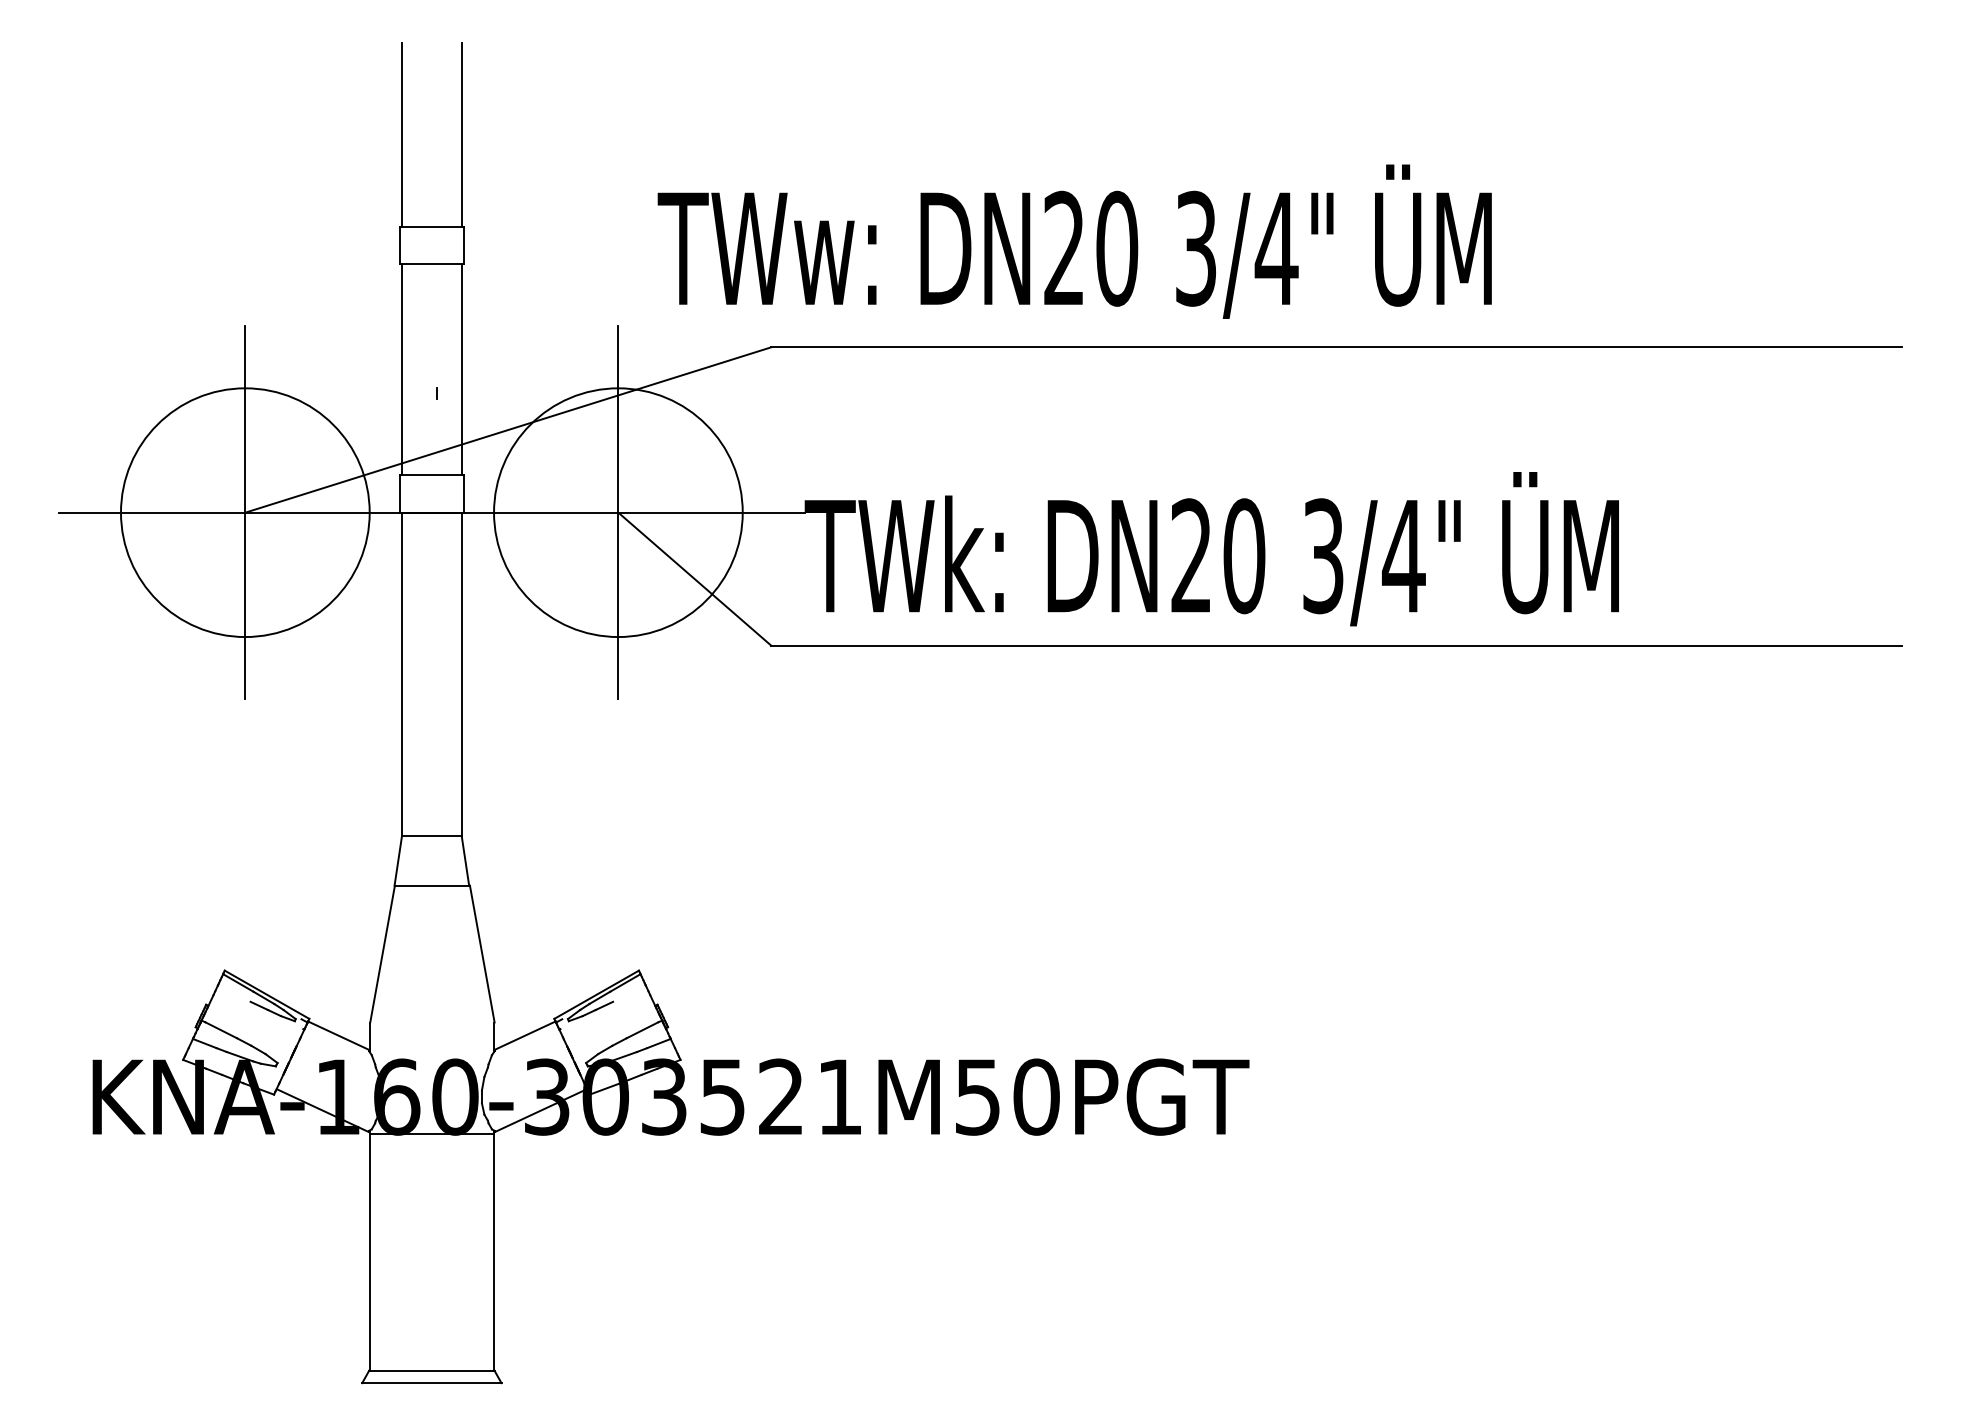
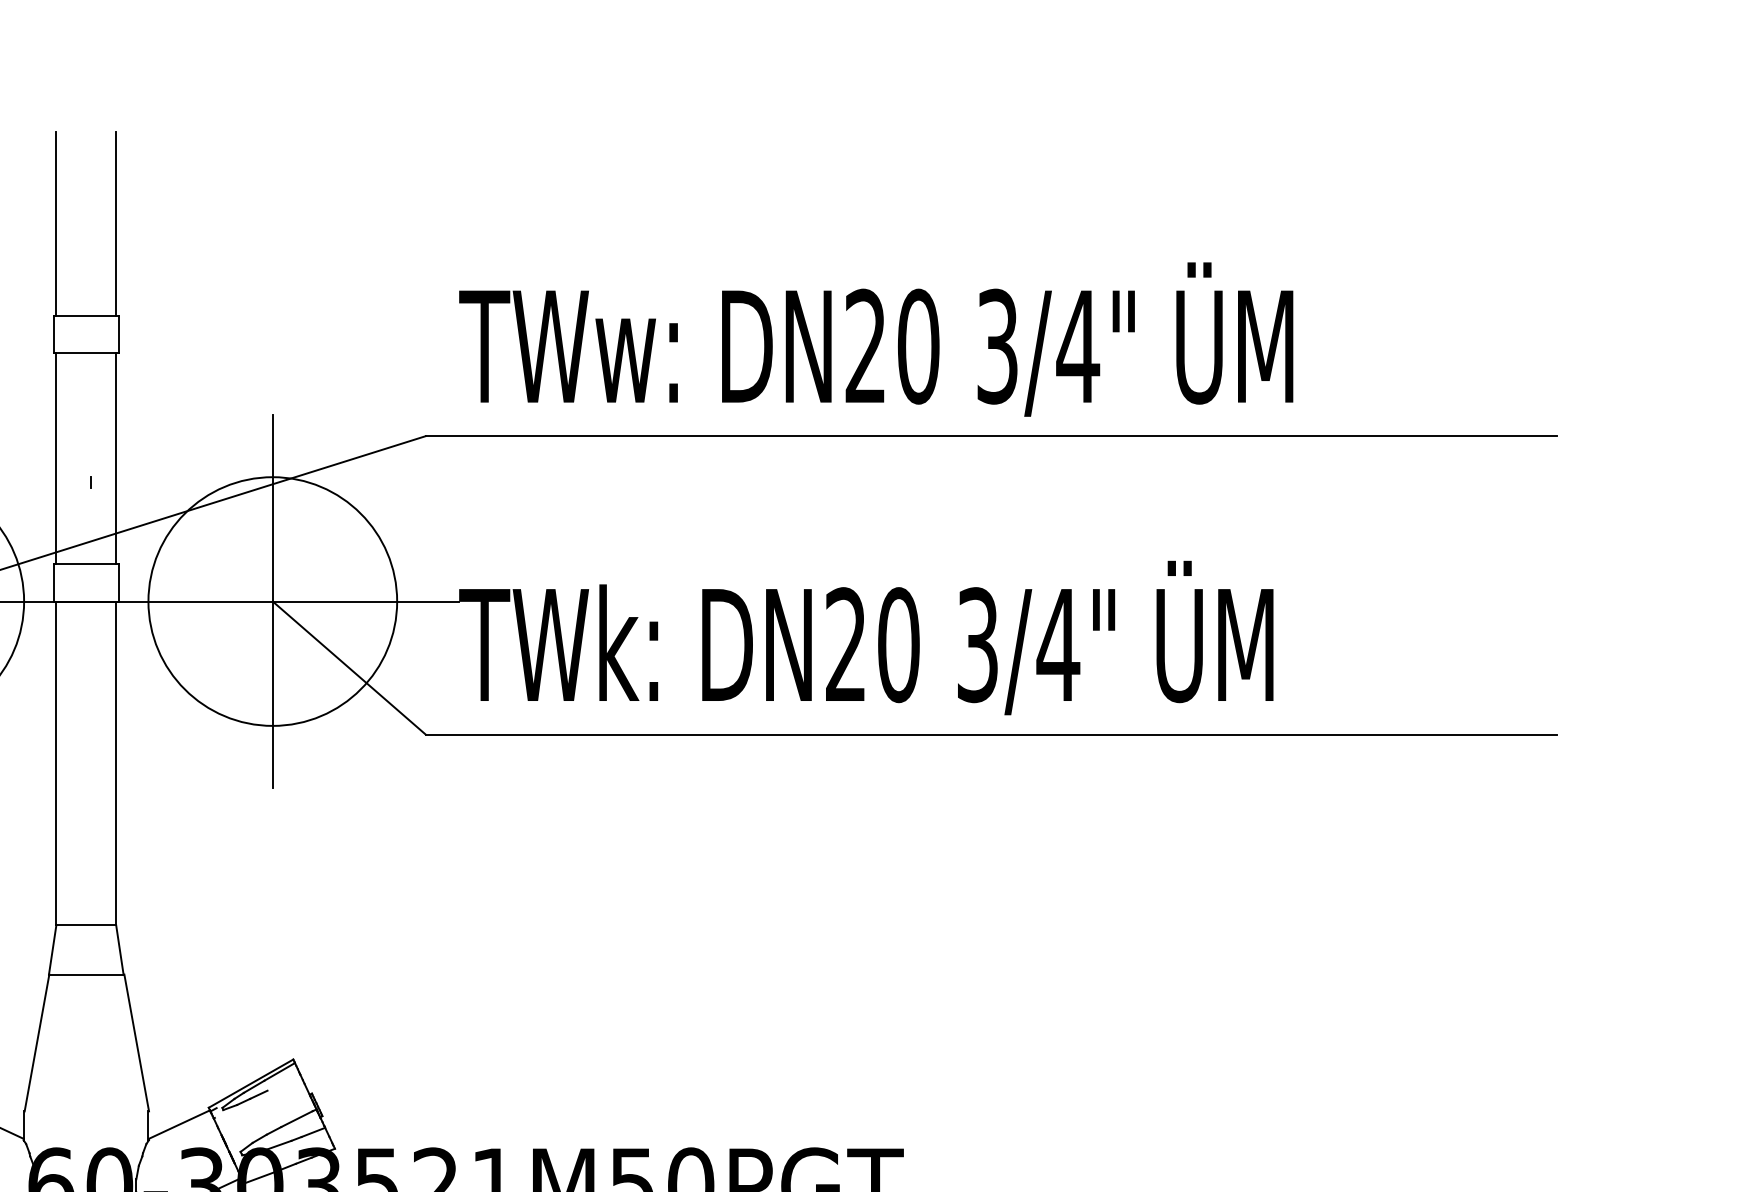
text: (1074, 241) -> (875, 339), moved

